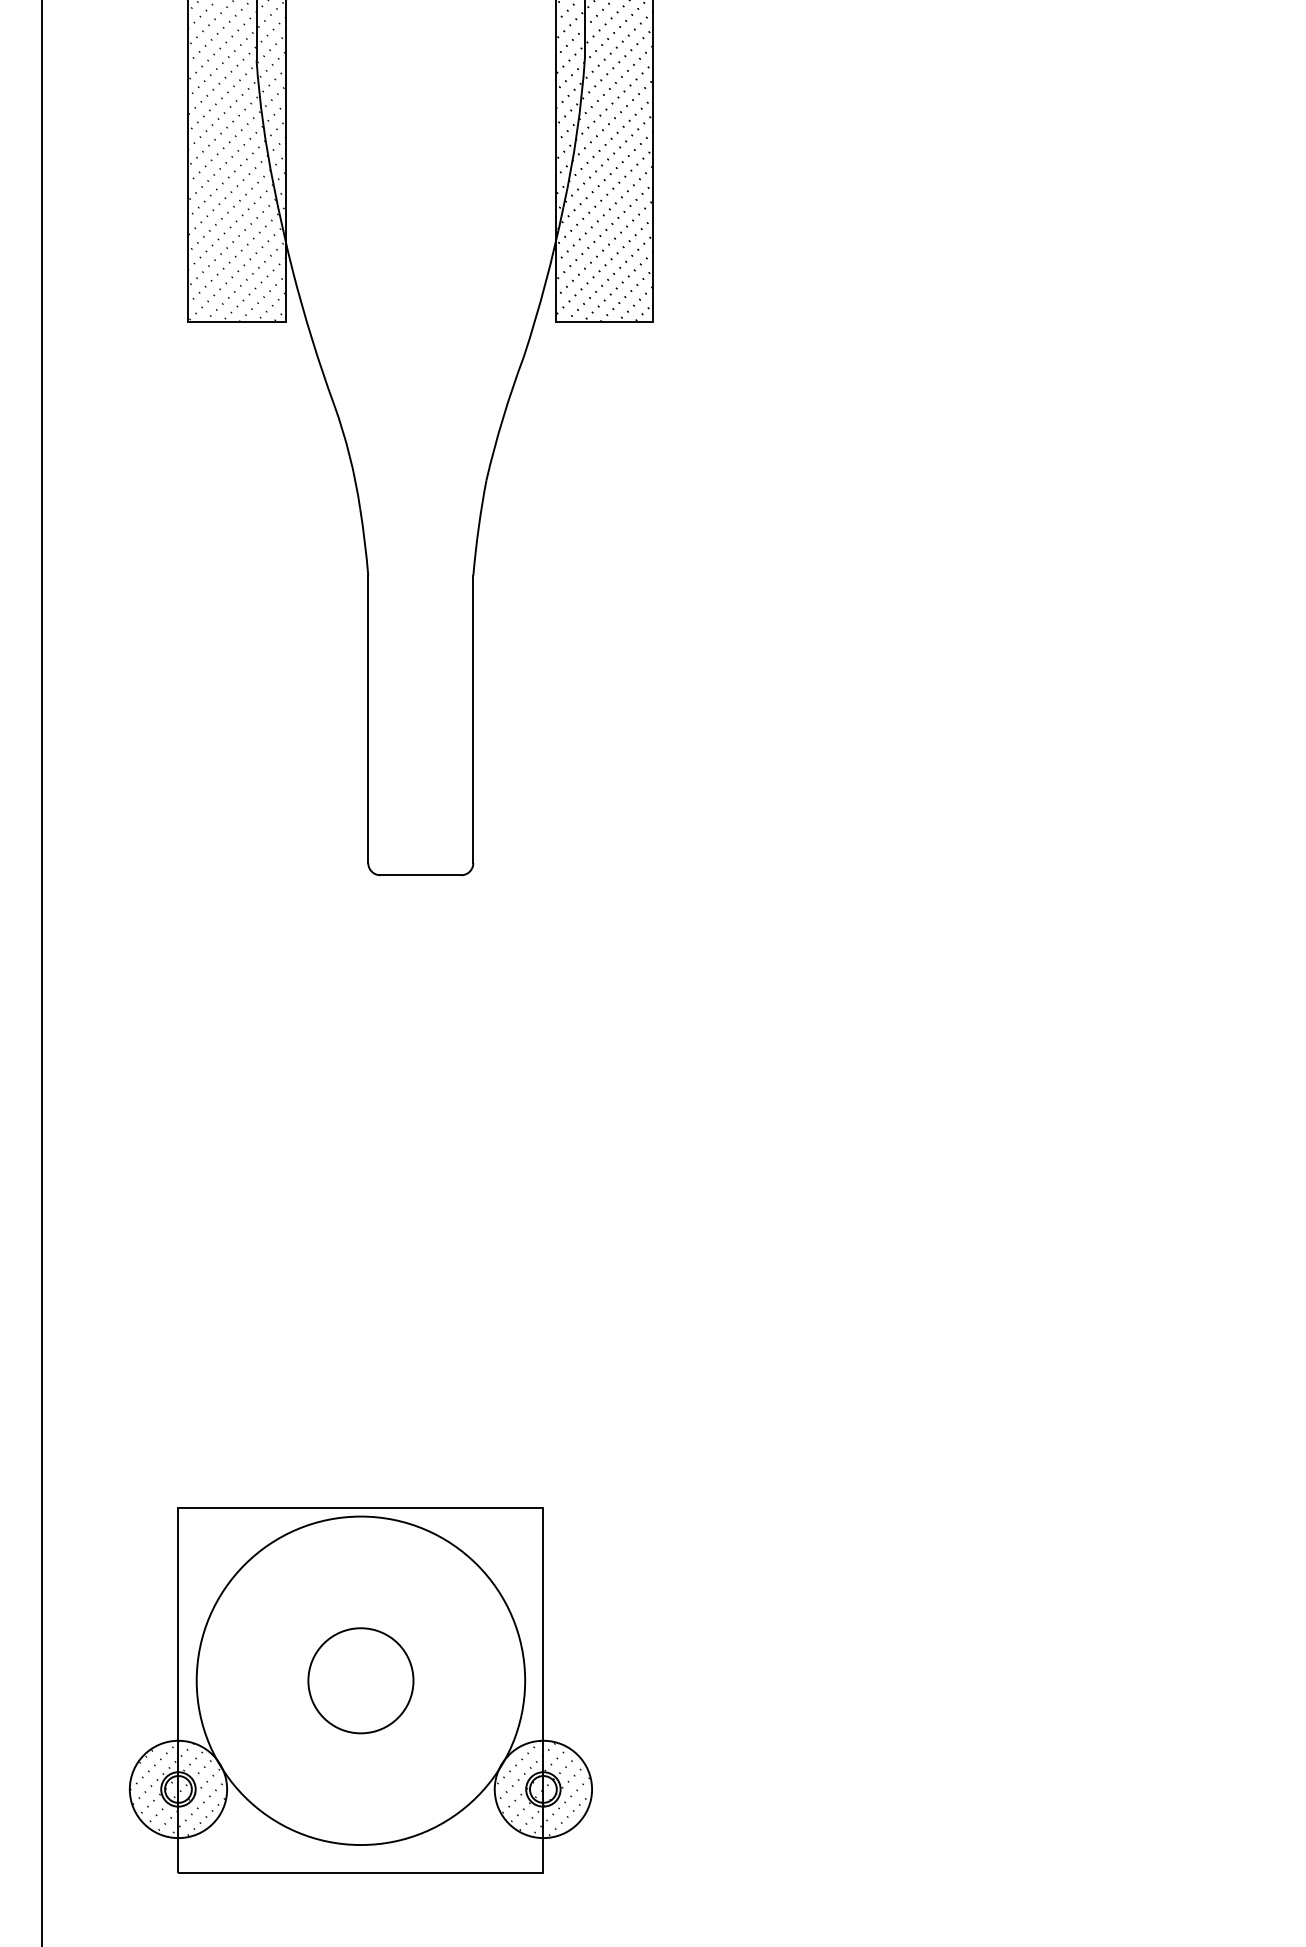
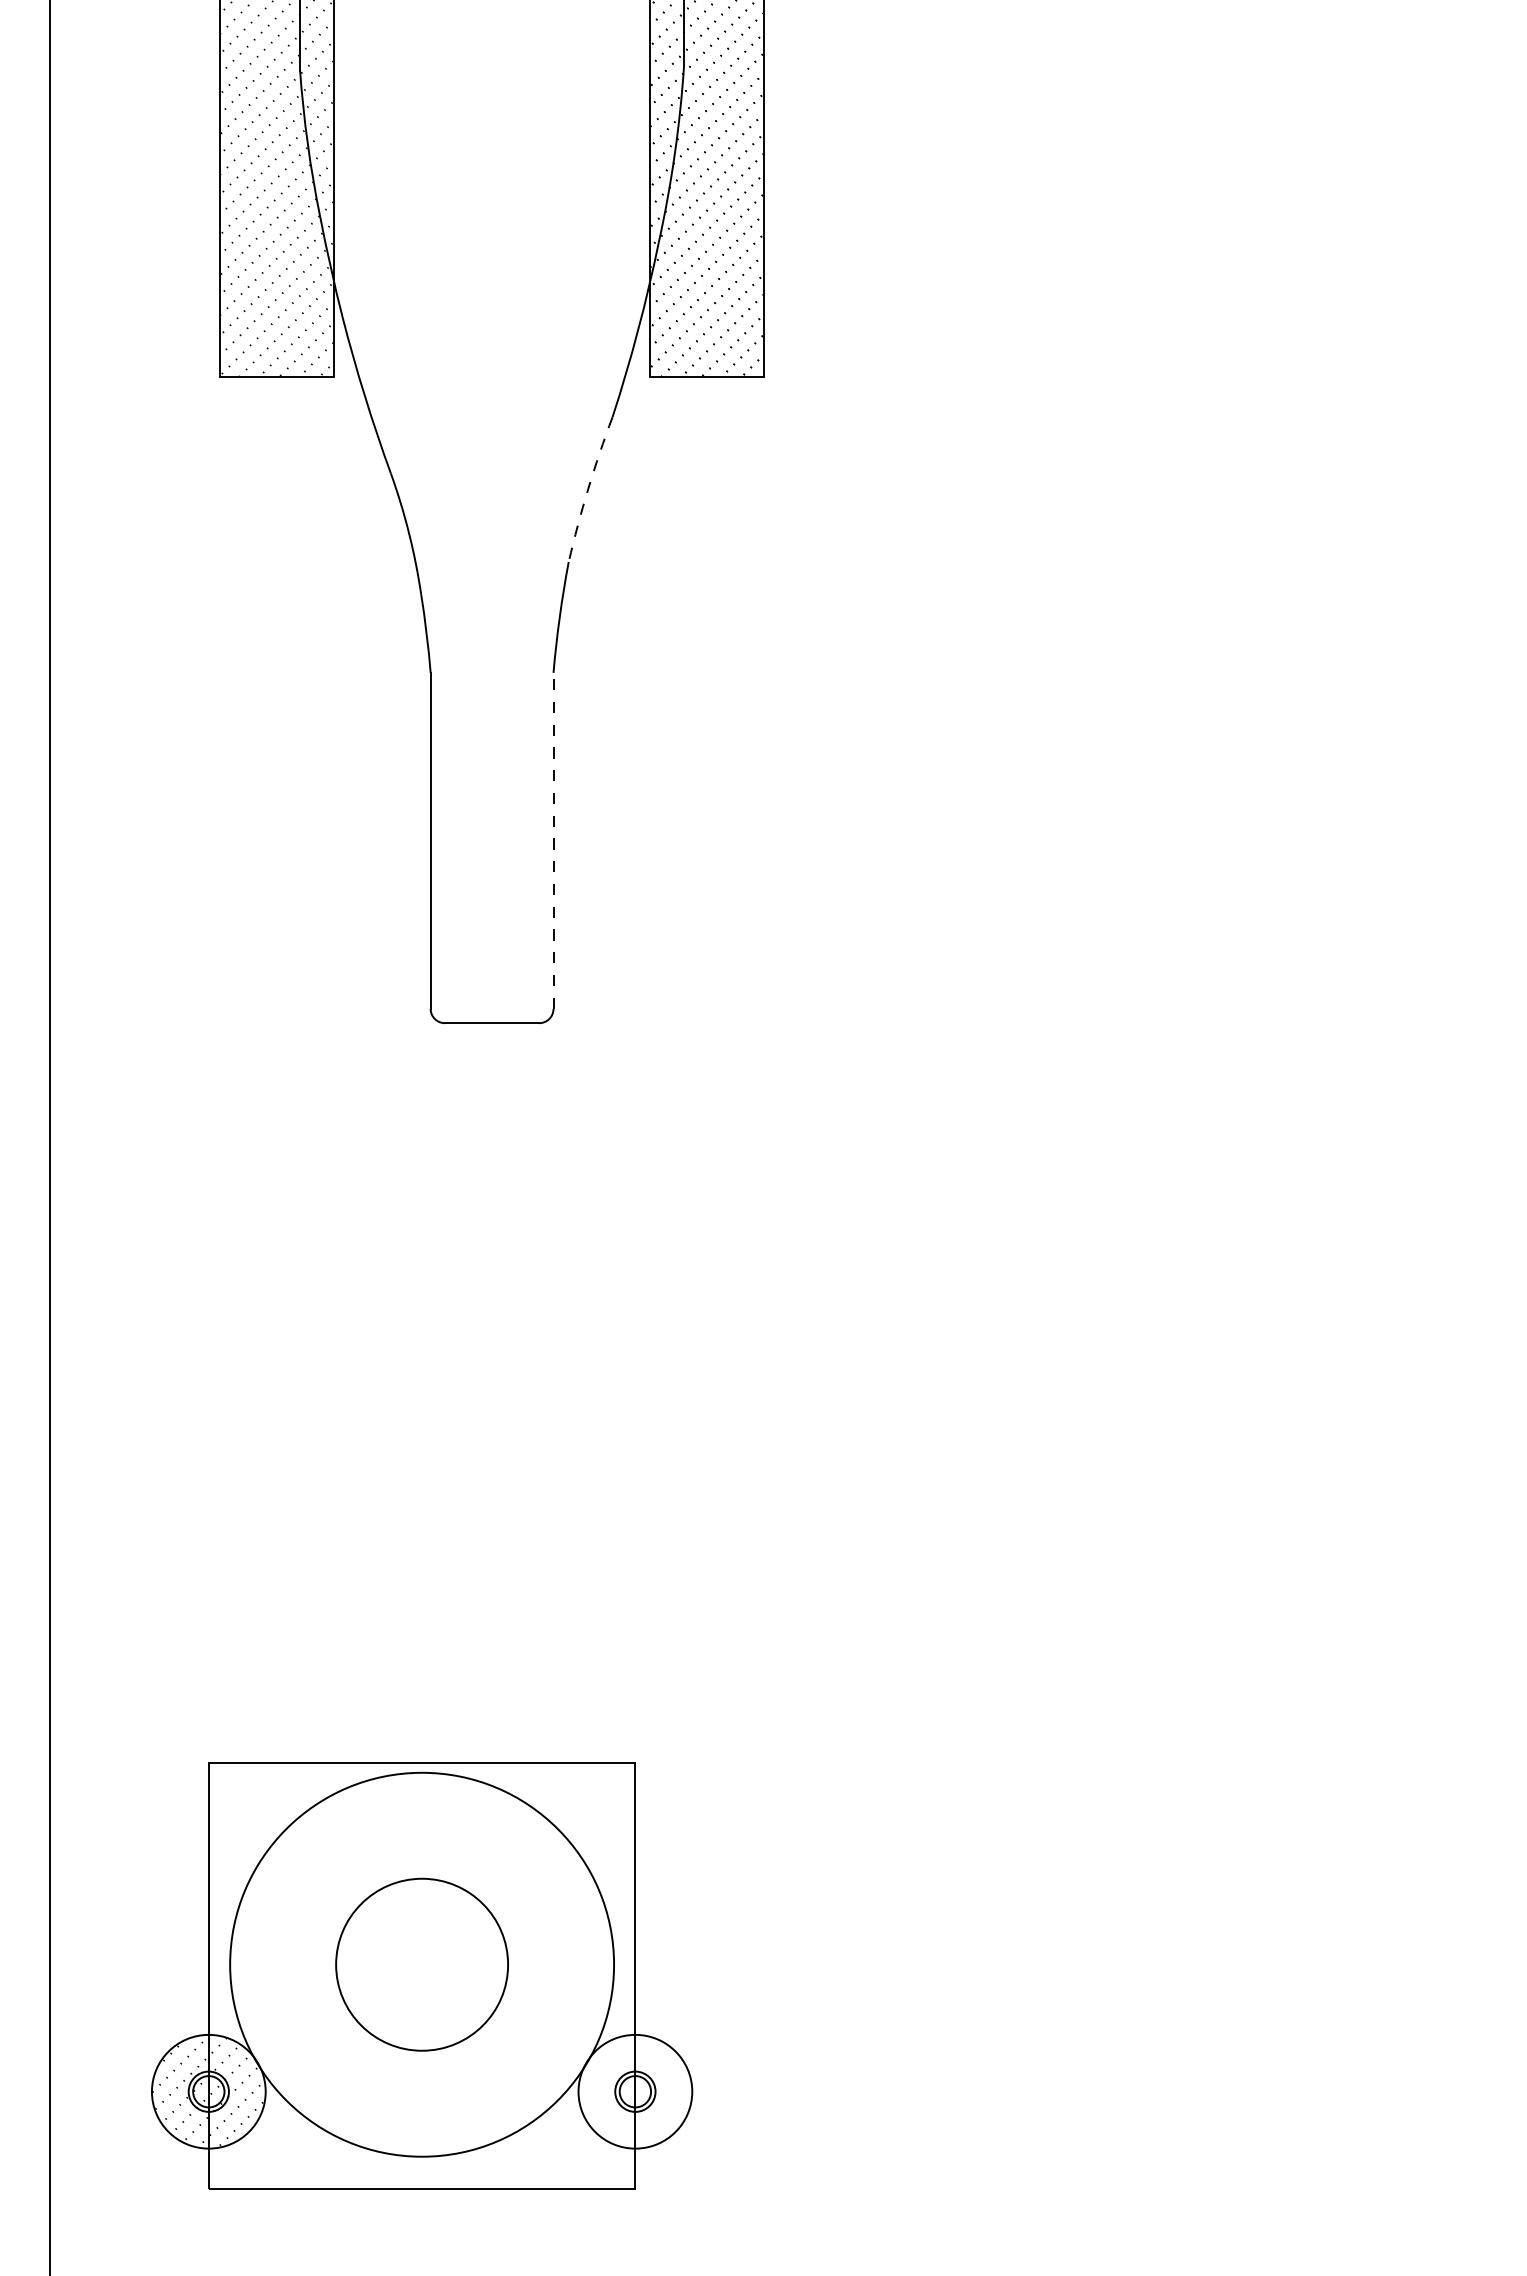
arc: (503, 418) -> (588, 489), solid -> dashed
line: (473, 719) -> (553, 841), solid -> dashed
circle: (360, 1680) -> (421, 1964), size x1.4
hatch: (544, 1787) -> (636, 2089), removed

